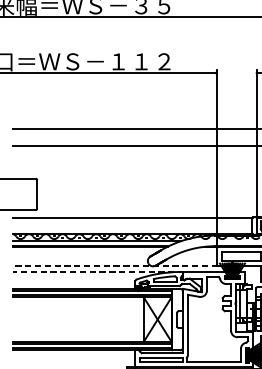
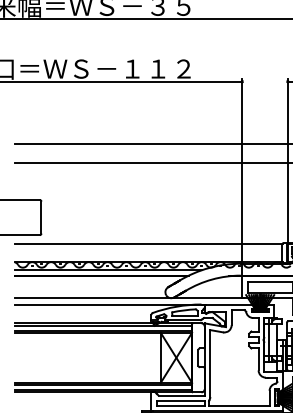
line: (115, 266) -> (129, 298), dashed -> solid
line: (98, 271) -> (110, 304), dashed -> solid

